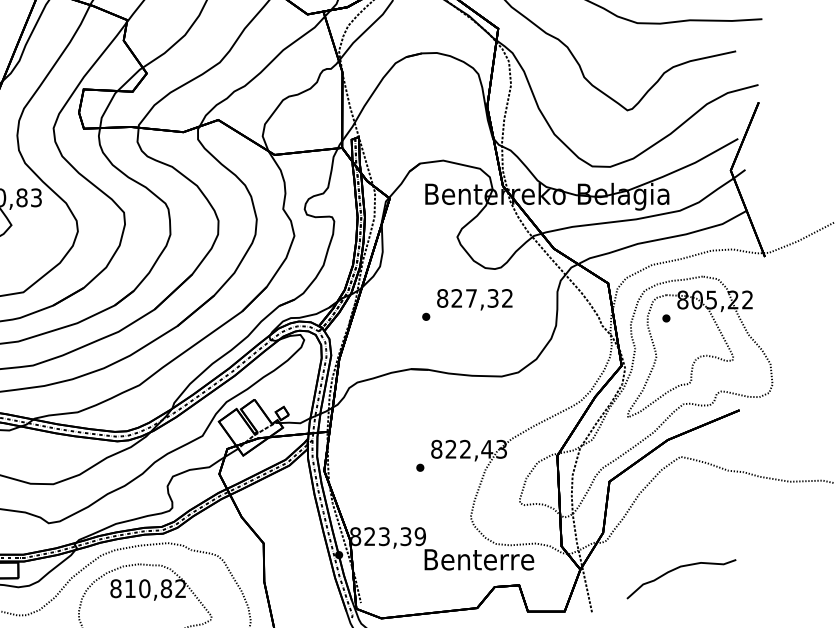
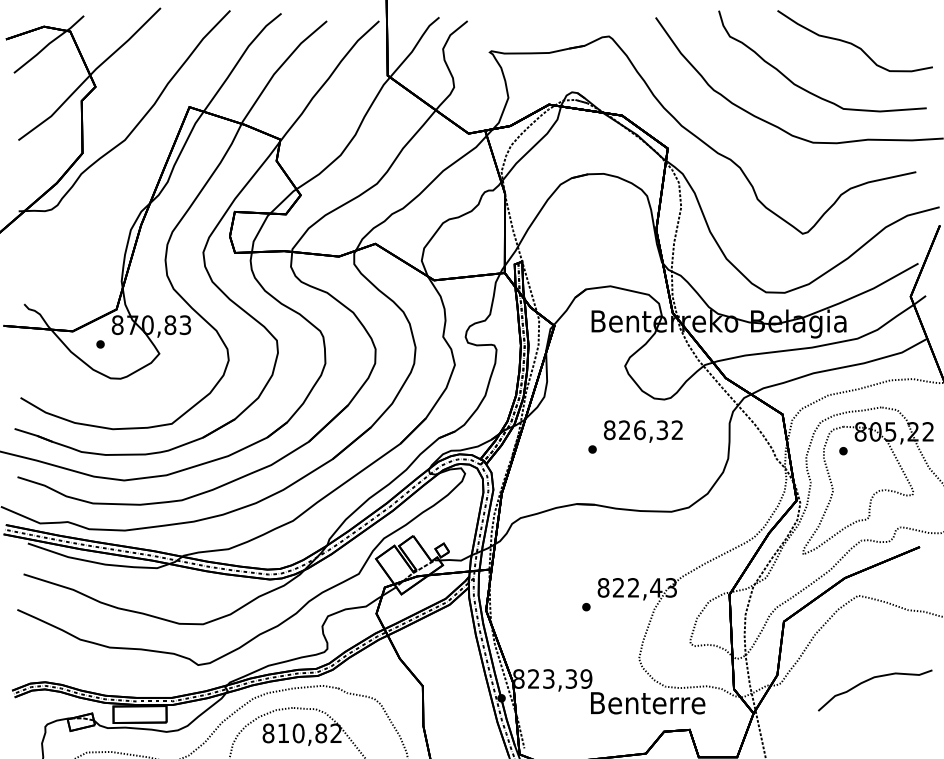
text: (471, 298) -> (639, 430), 827,32 -> 826,32
curve: (678, 568) -> (872, 679), moved

